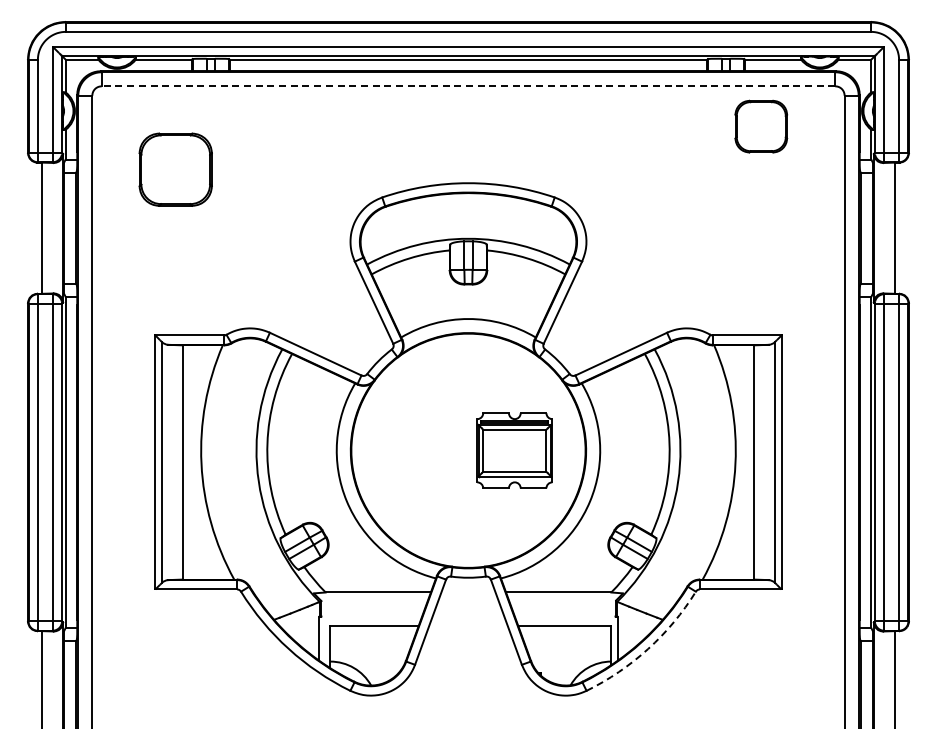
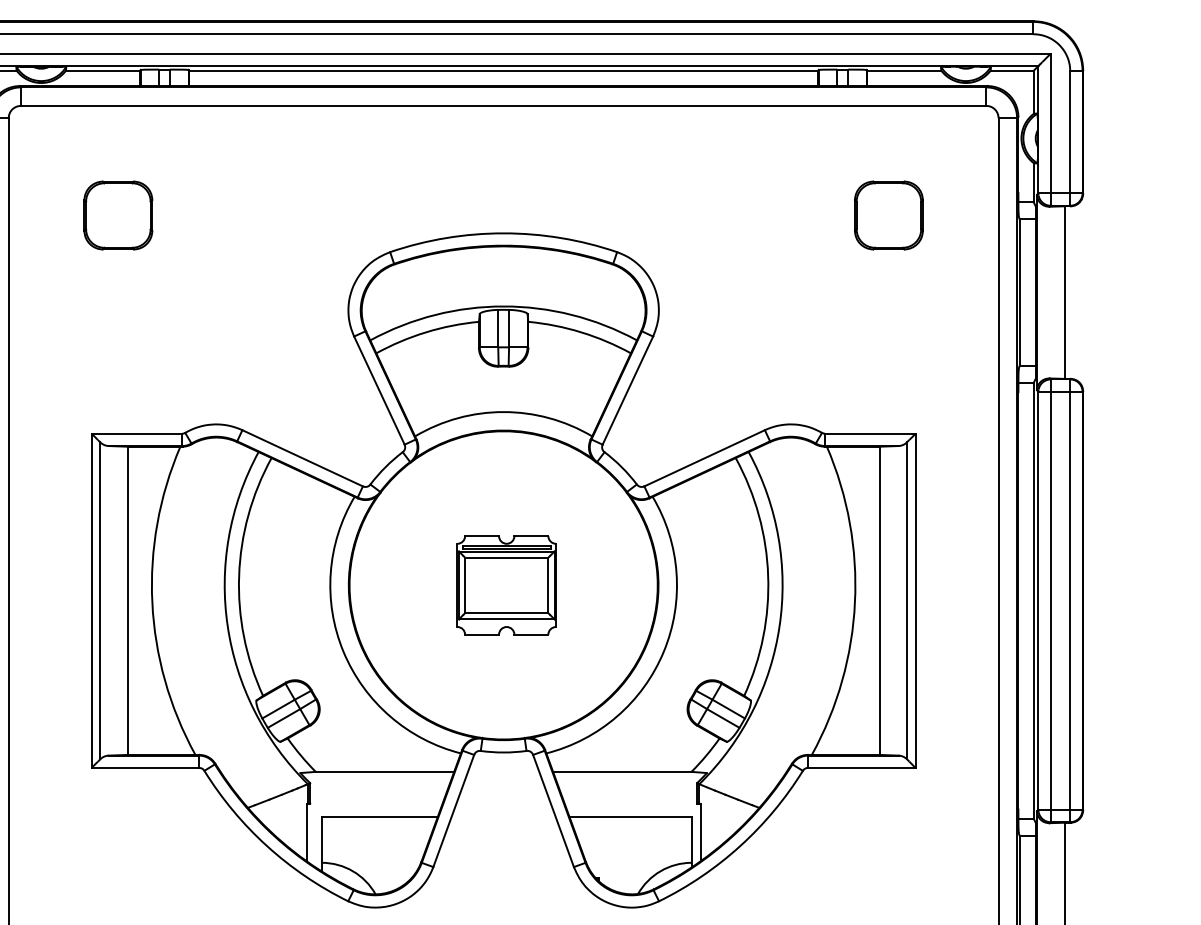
line: (468, 86) -> (503, 106), dashed -> solid
part: (761, 126) -> (889, 215), moved
part: (175, 169) -> (118, 215), size x0.71
part: (514, 450) -> (506, 585), moved
arc: (648, 648) -> (740, 845), dashed -> solid

